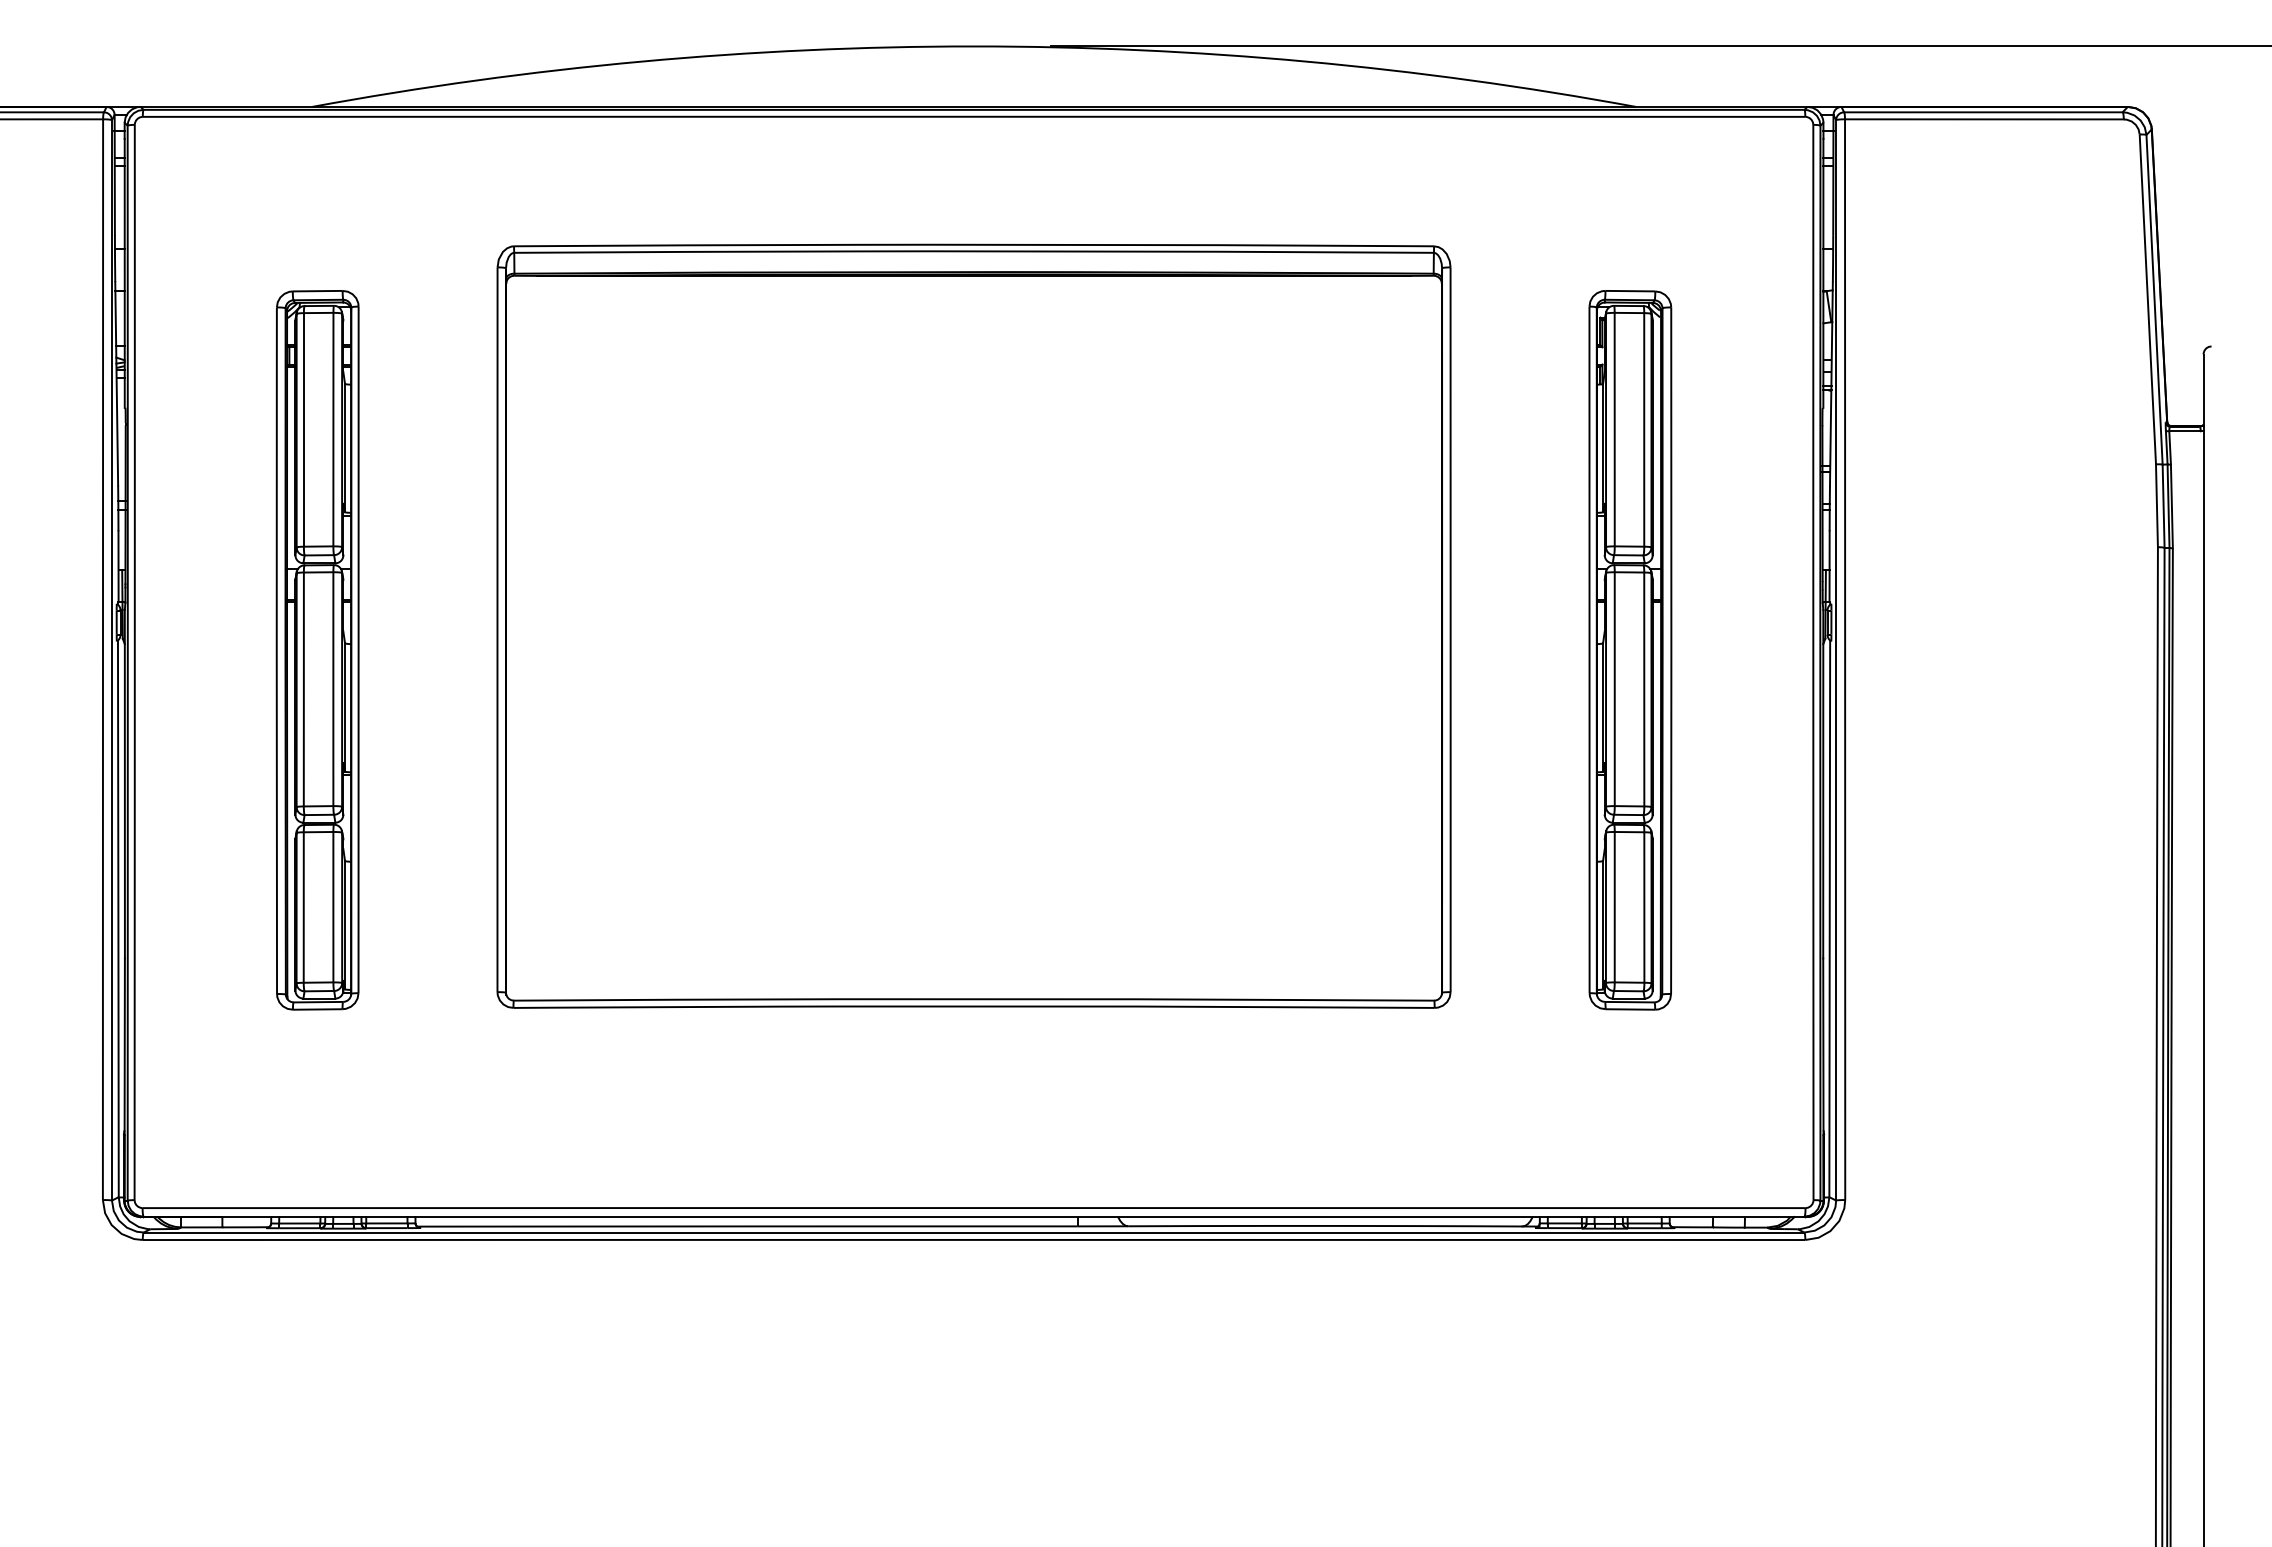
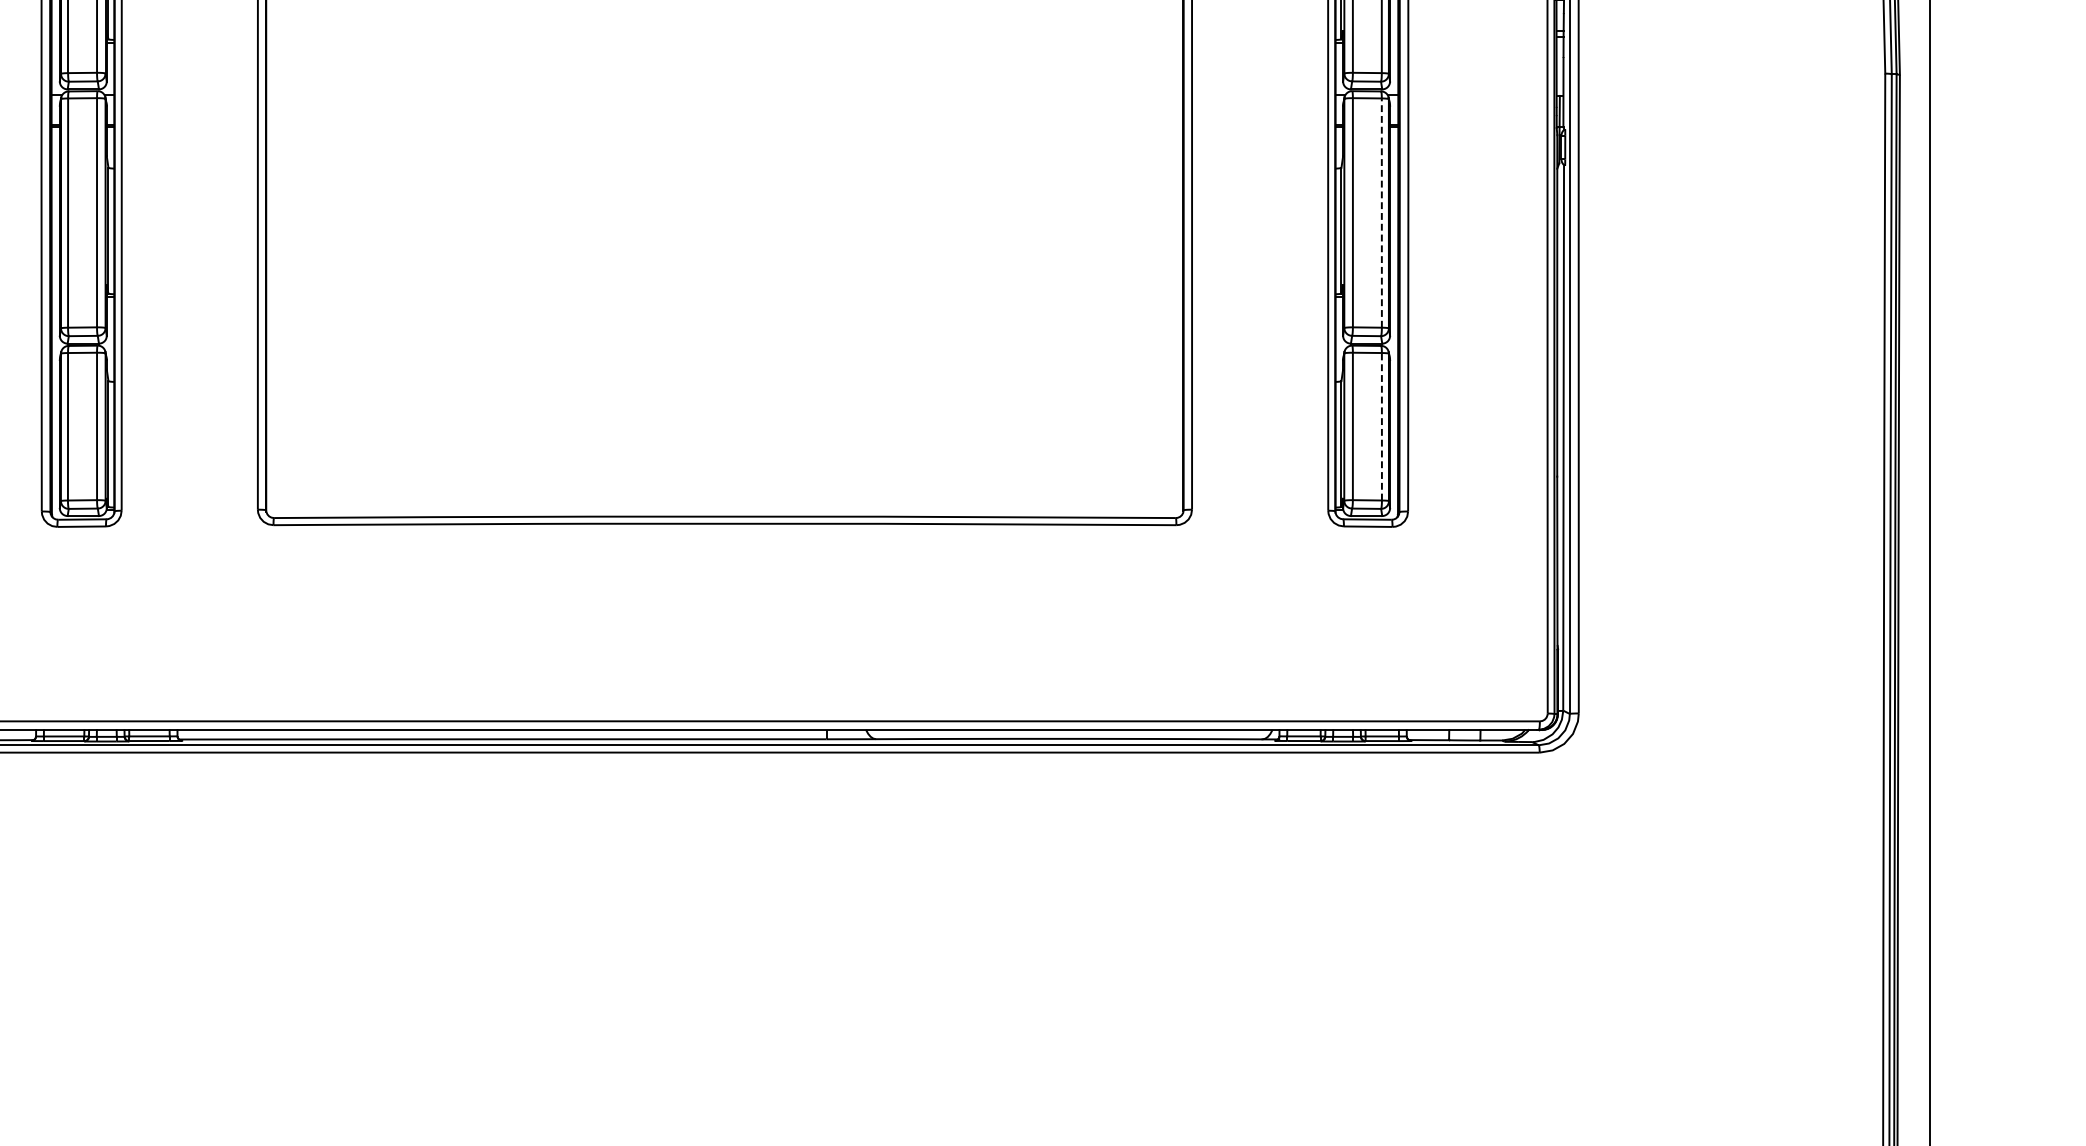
line: (1644, 689) -> (1382, 213), solid -> dashed
line: (1644, 907) -> (1382, 426), solid -> dashed

